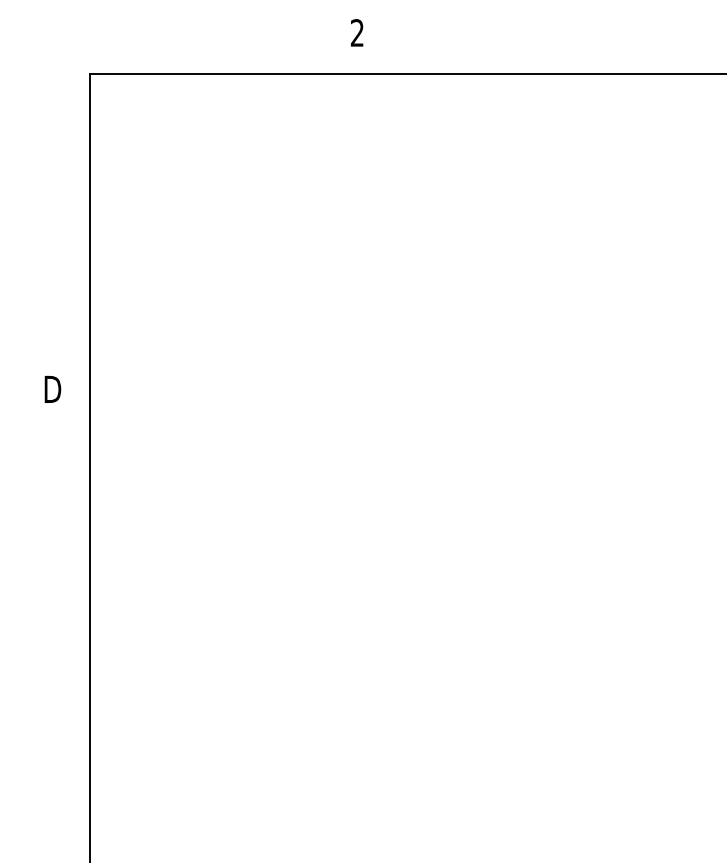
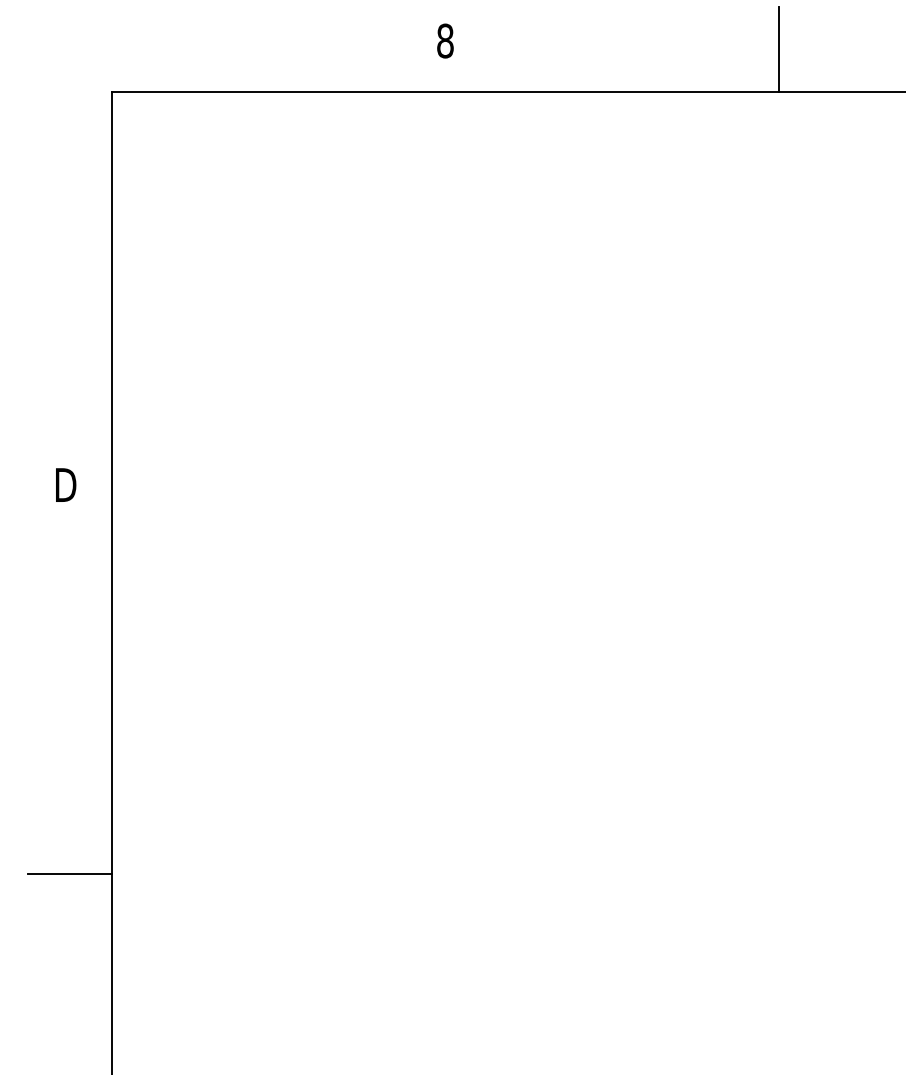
text: (357, 33) -> (445, 41), 2 -> 8
line: (624, 39) -> (778, 49), added
line: (55, 701) -> (69, 873), added

